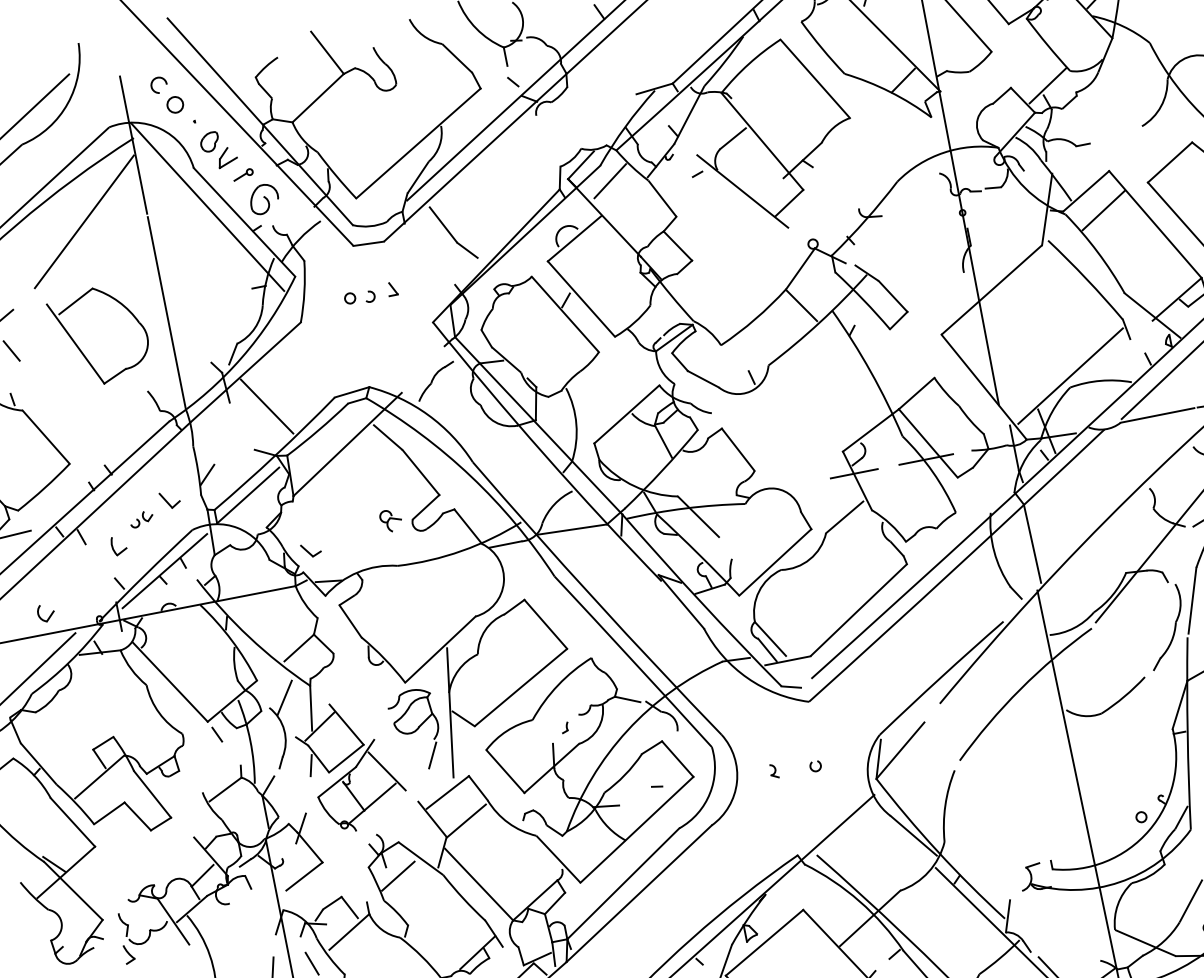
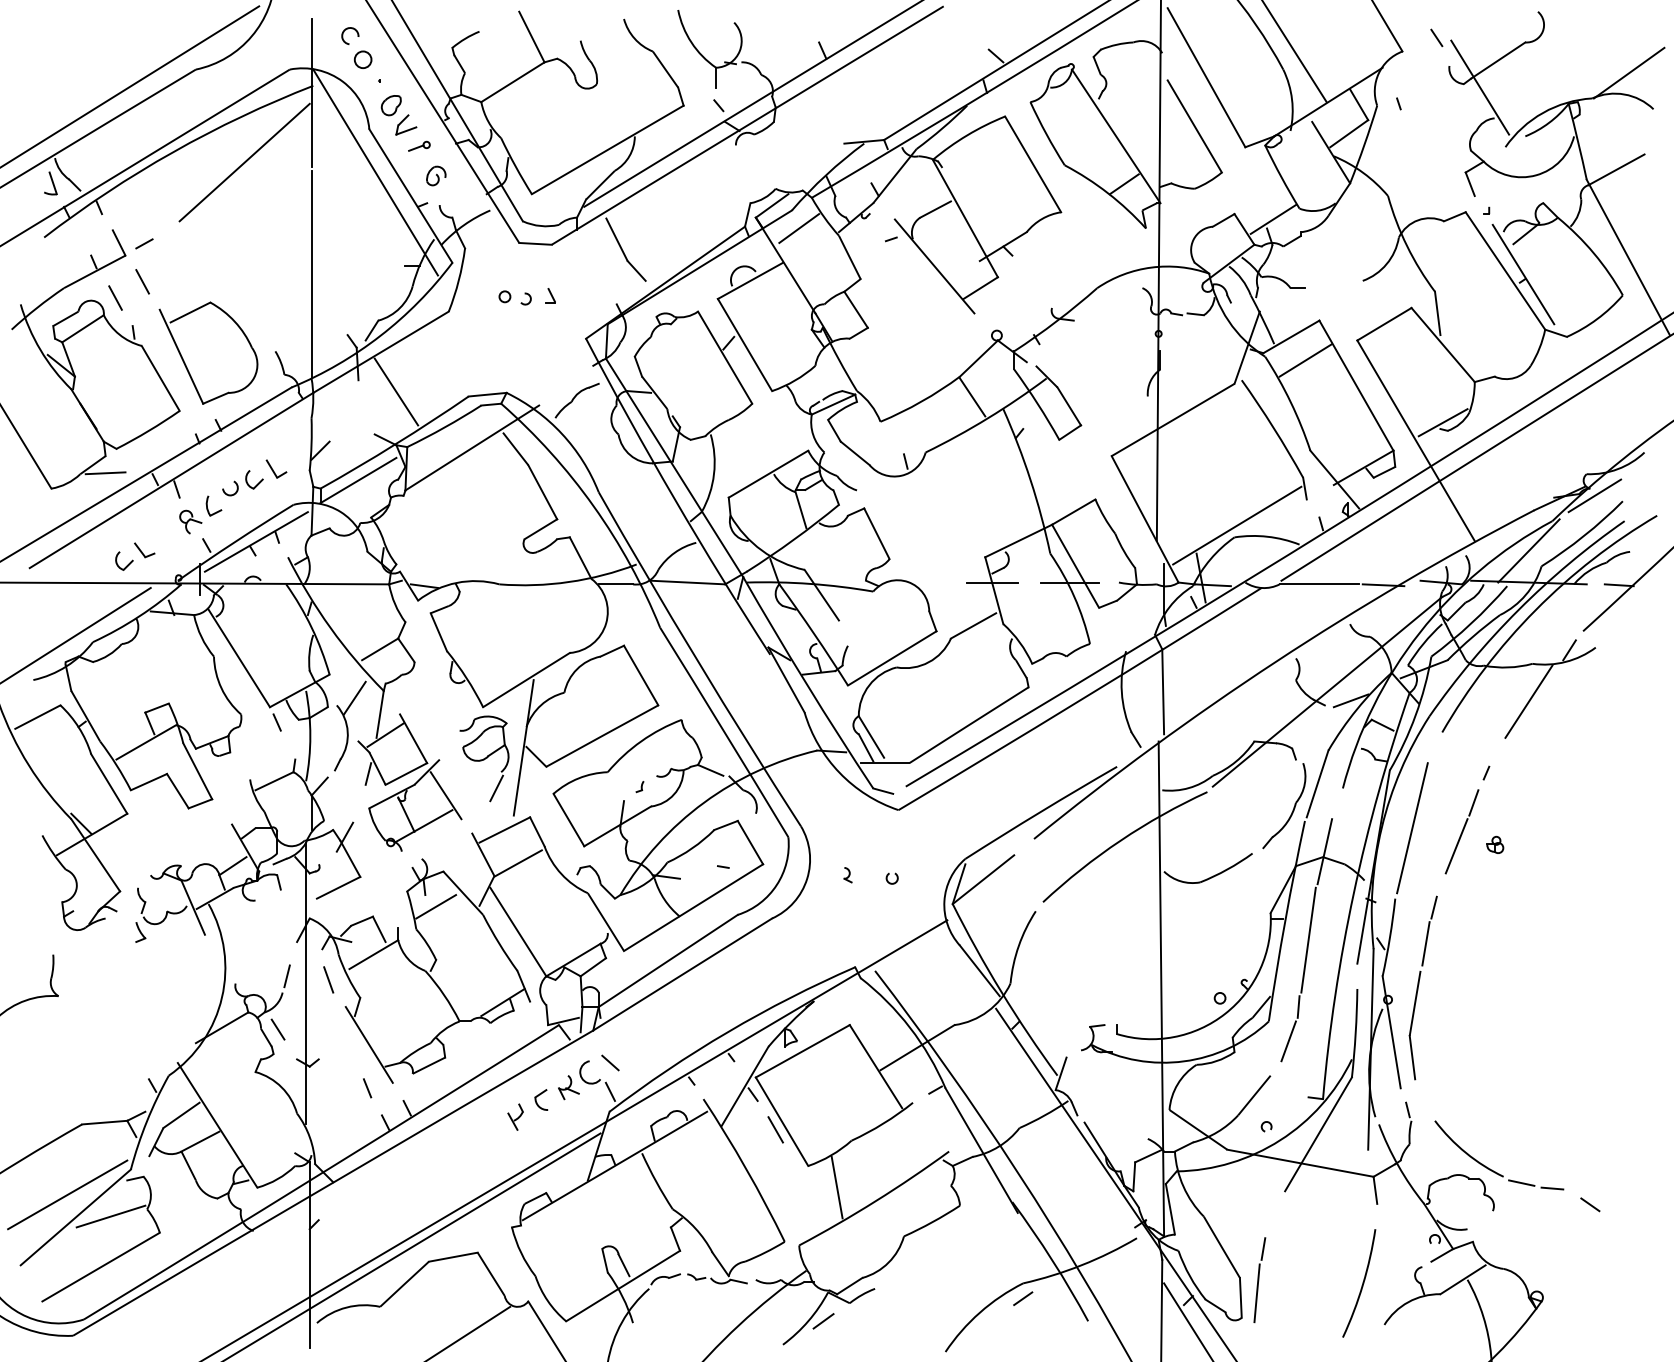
part: (264, 198) -> (436, 175), size x0.62
part: (81, 350) -> (186, 364), moved
part: (141, 519) -> (242, 483), size x1.67
part: (390, 520) -> (190, 521), moved
part: (311, 550) -> (144, 550), moved

